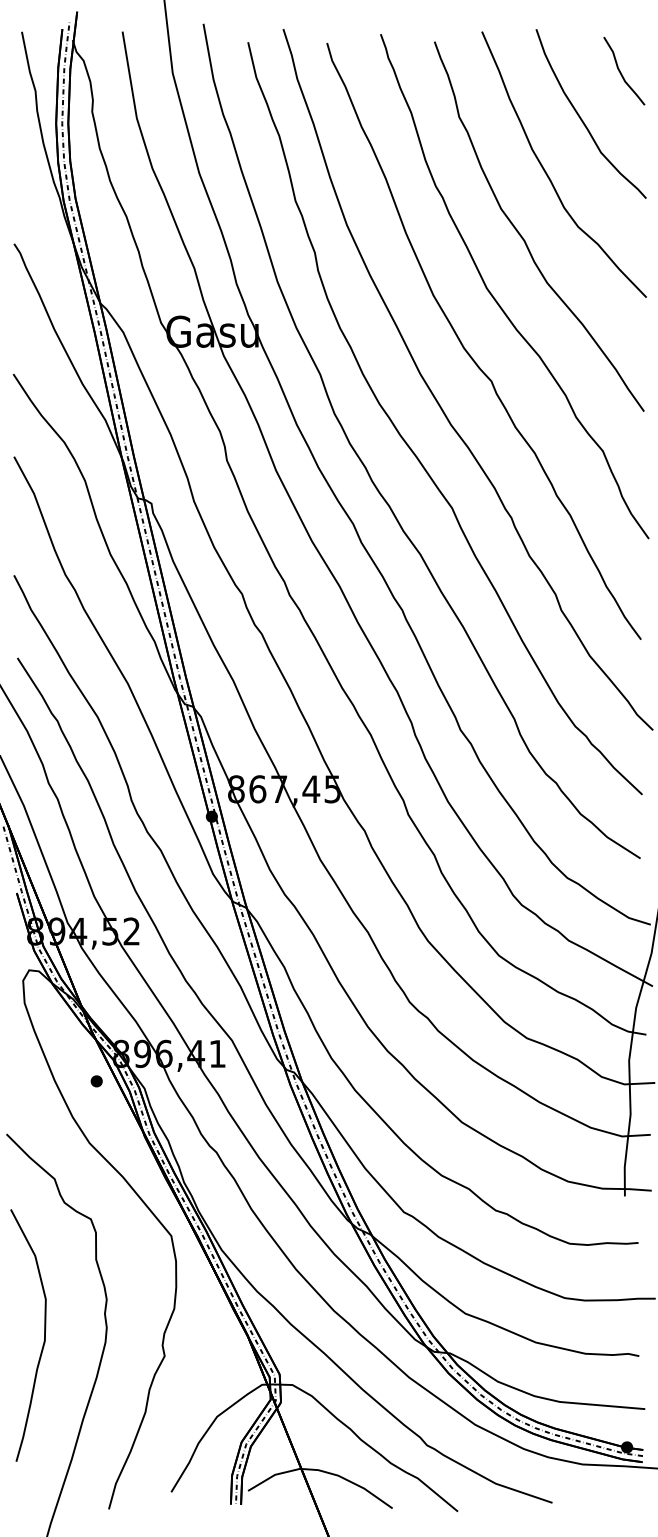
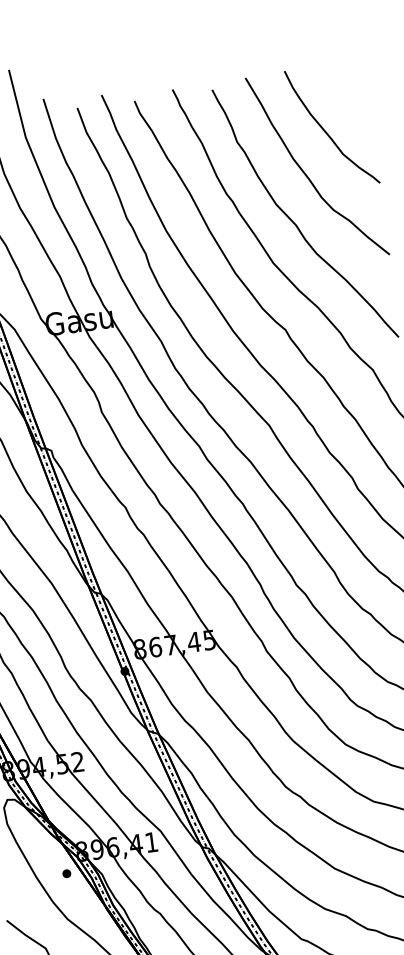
curve: (621, 72) -> (350, 94), removed

